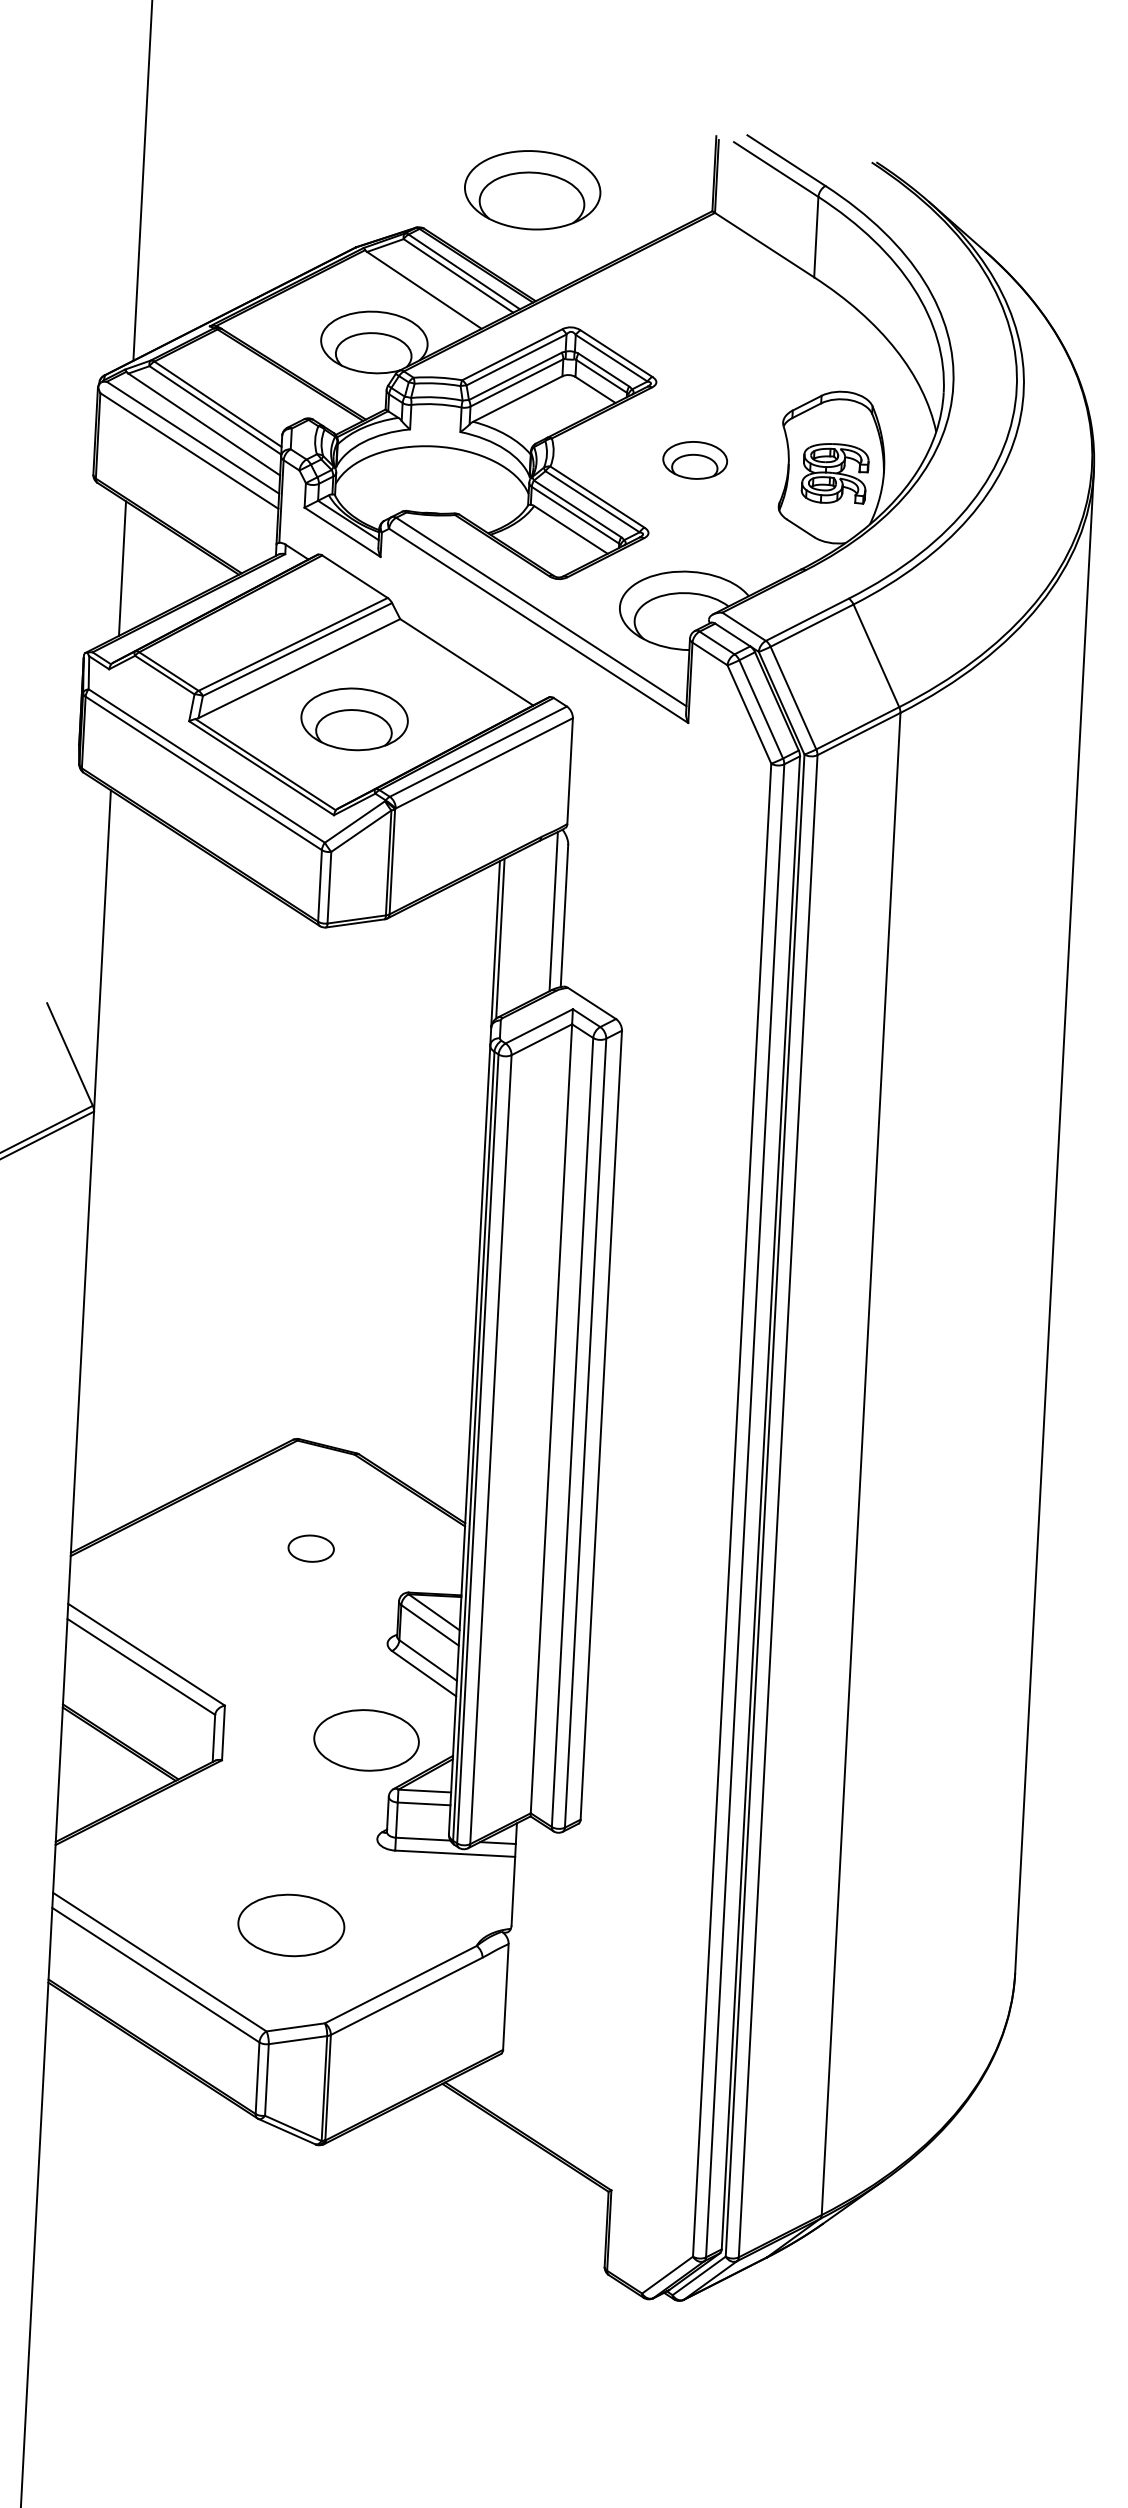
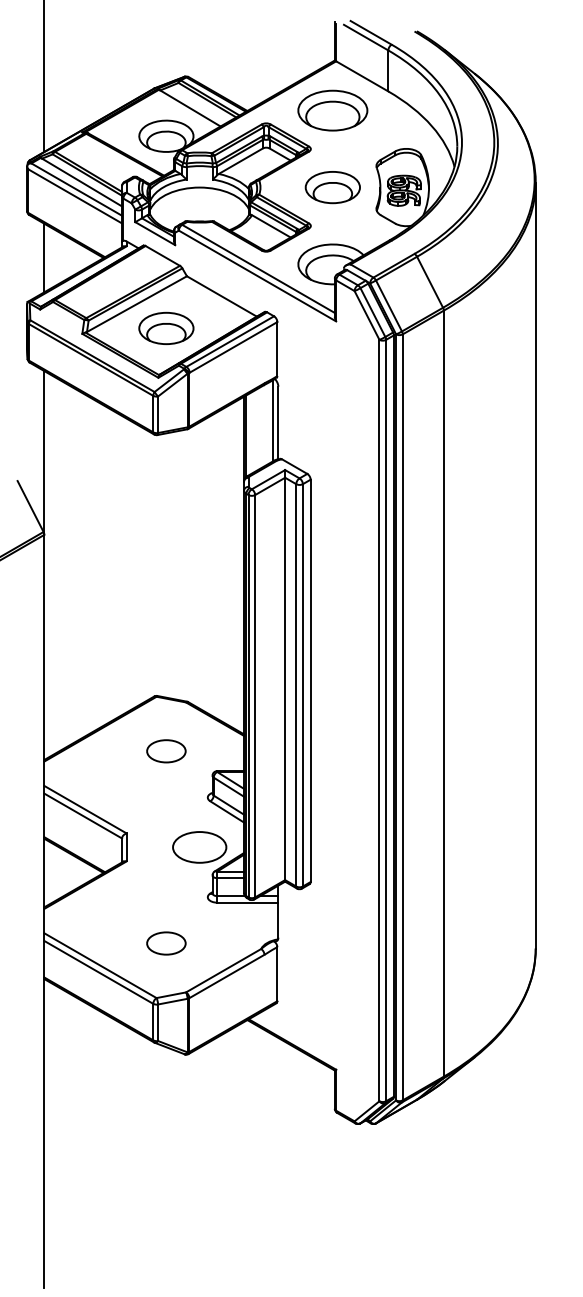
part: (531, 189) -> (332, 110), moved
part: (694, 459) -> (332, 187), size x1.67
part: (311, 1548) -> (166, 751), size x1.67
part: (291, 1925) -> (166, 943), size x0.71

